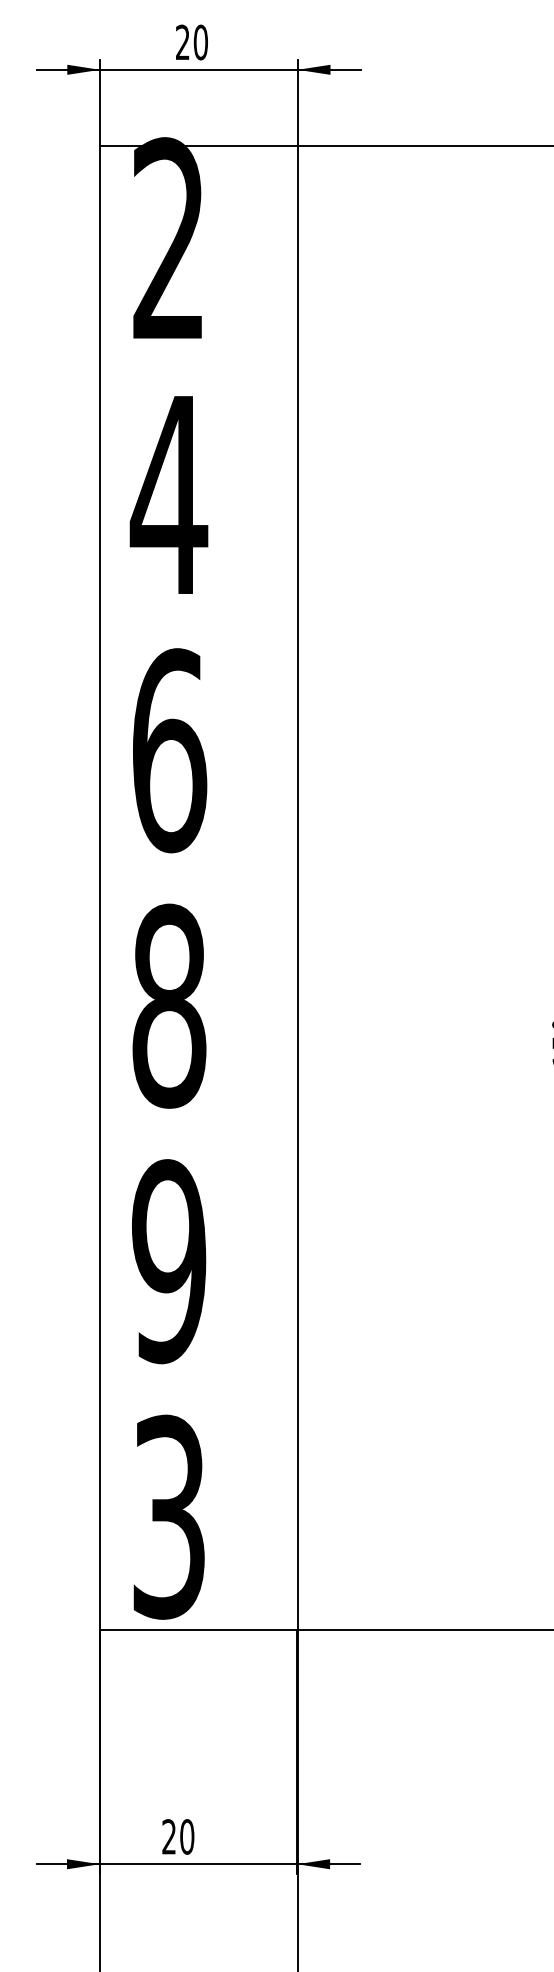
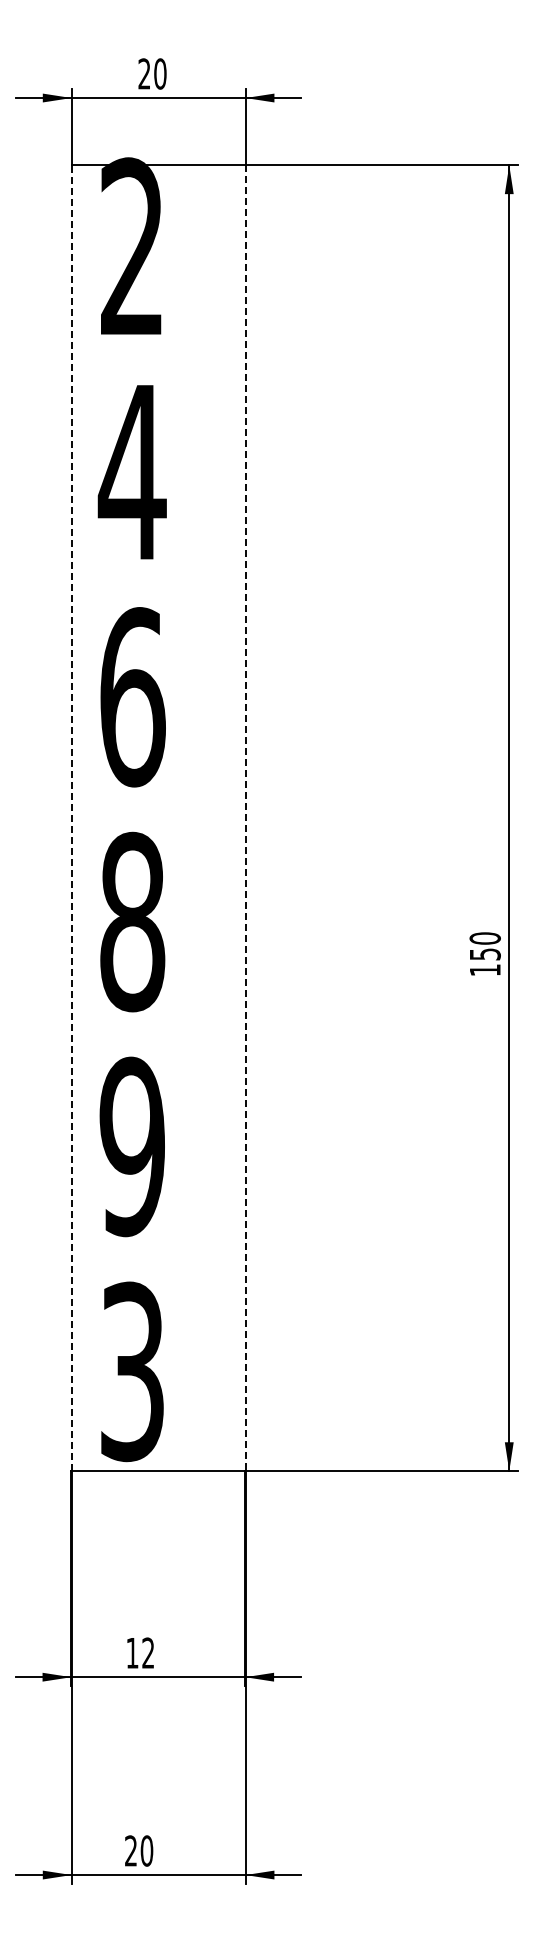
line: (99, 888) -> (71, 818), solid -> dashed
line: (297, 888) -> (245, 818), solid -> dashed
text: (178, 1836) -> (140, 1652), 20 -> 12

